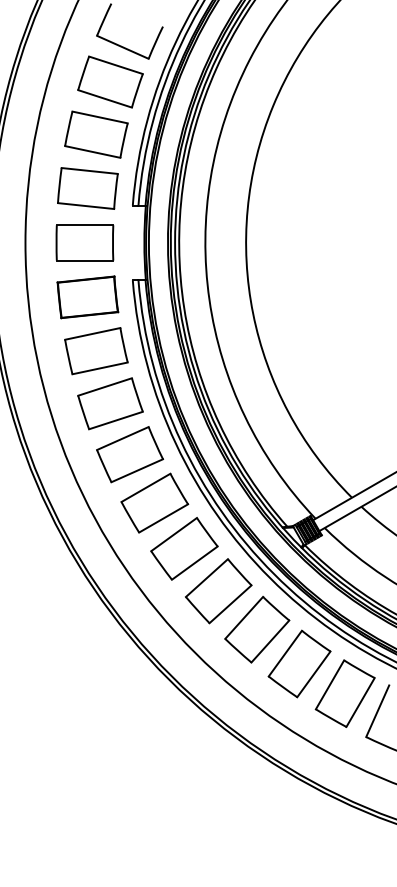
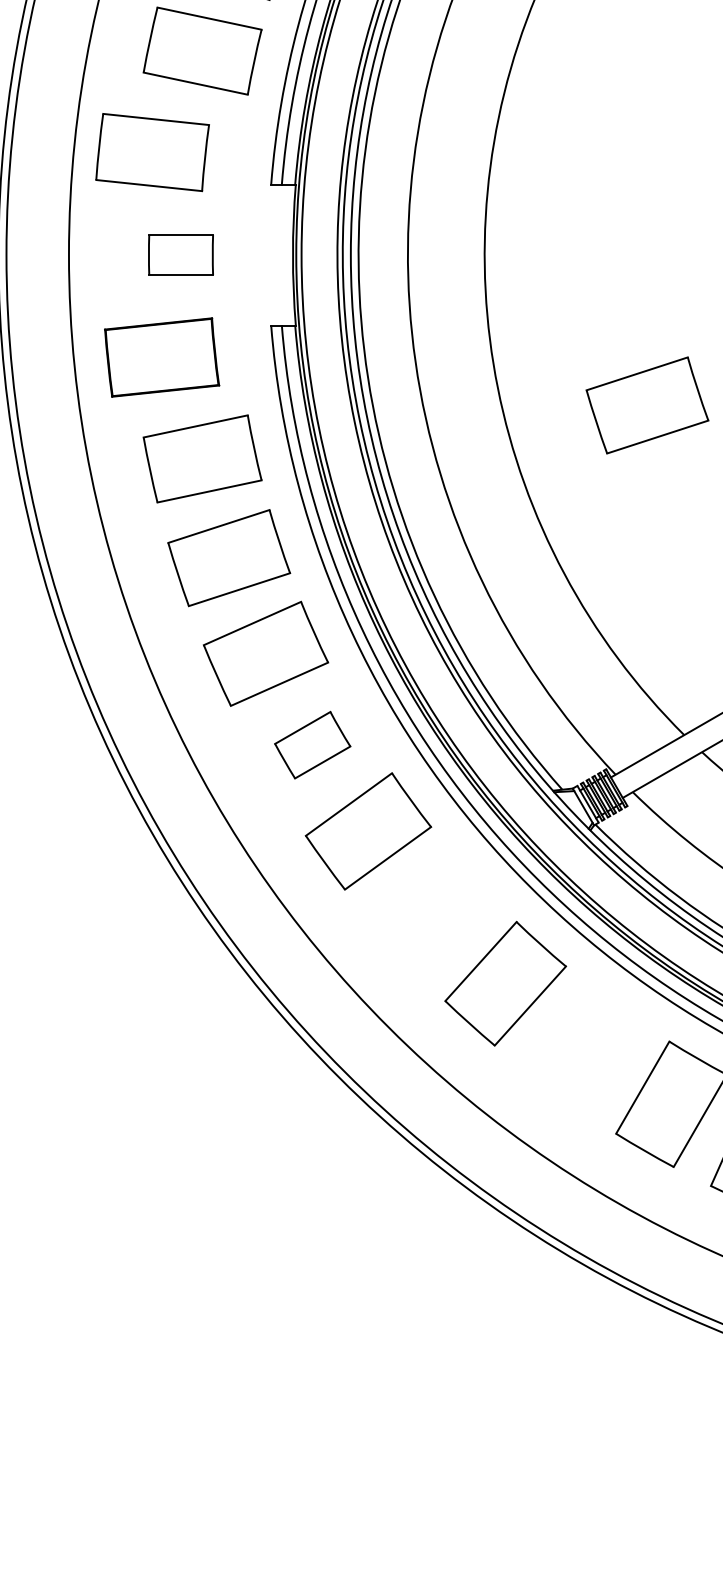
part: (87, 188) -> (151, 152), moved
part: (84, 242) -> (180, 254), size x0.6
part: (87, 297) -> (161, 357), moved
part: (332, 322) -> (647, 404), added
part: (154, 502) -> (312, 744), size x0.6
part: (218, 591) -> (432, 911), removed
part: (299, 663) -> (585, 1047), removed

